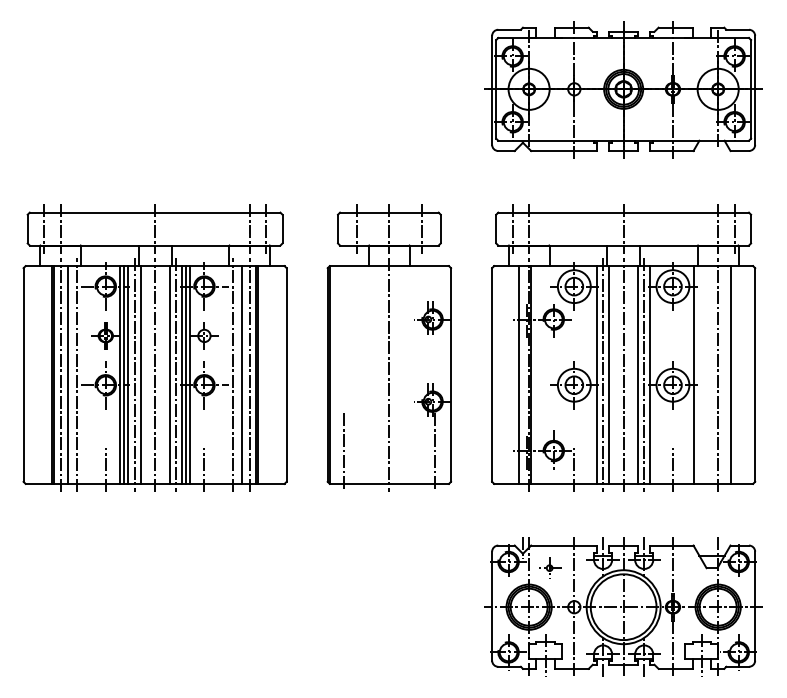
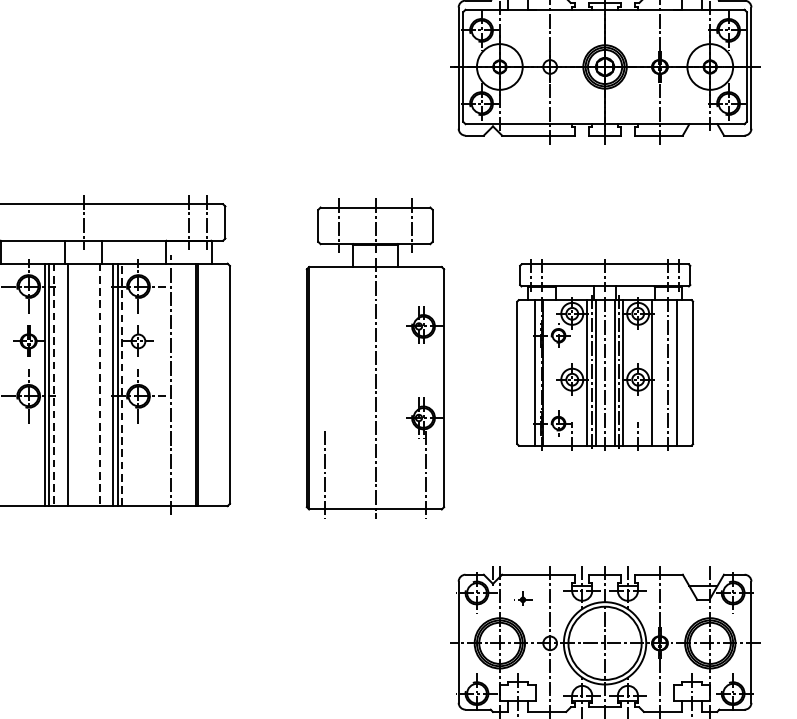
part: (389, 347) -> (375, 357), moved
part: (623, 347) -> (604, 354), size x0.6
line: (134, 374) -> (60, 384), removed
line: (155, 374) -> (84, 384), removed
line: (175, 374) -> (106, 384), removed
line: (242, 374) -> (180, 384), removed
line: (249, 374) -> (188, 384), removed
line: (128, 375) -> (53, 385), solid -> dashed
line: (169, 375) -> (99, 385), solid -> dashed
line: (190, 375) -> (122, 385), solid -> dashed
line: (105, 470) -> (28, 491), removed
line: (204, 470) -> (138, 491), removed
part: (550, 567) -> (523, 599), size x0.7

